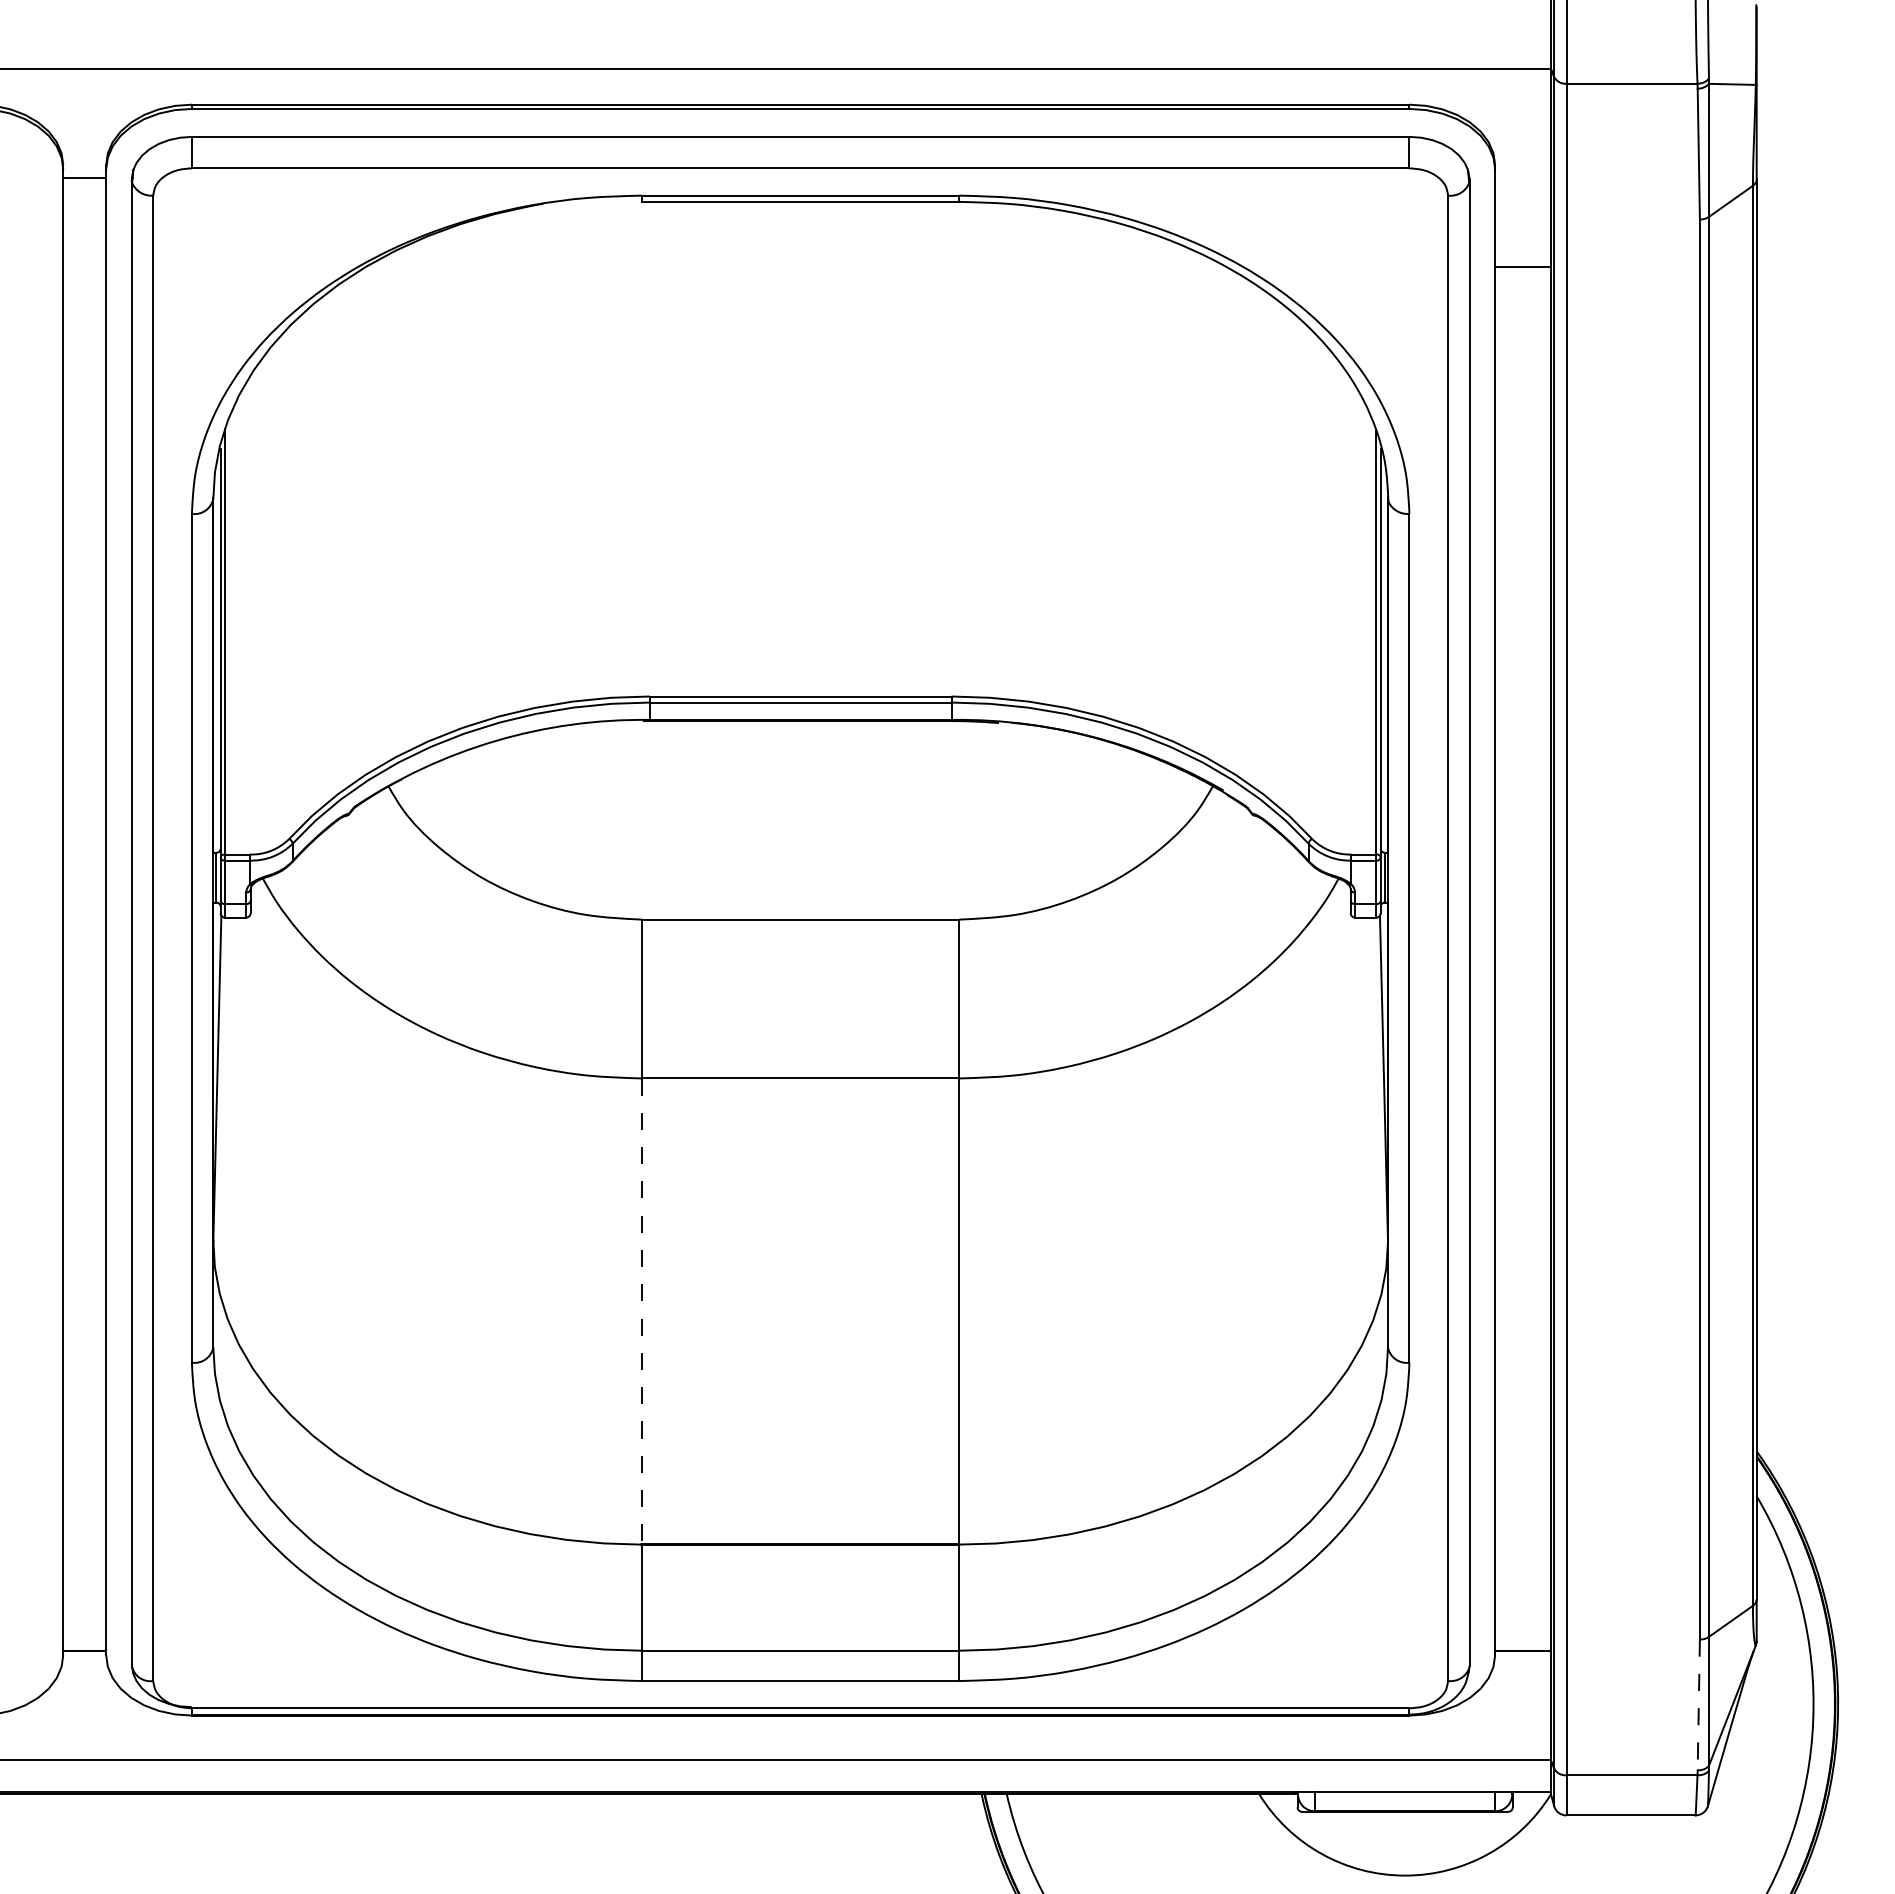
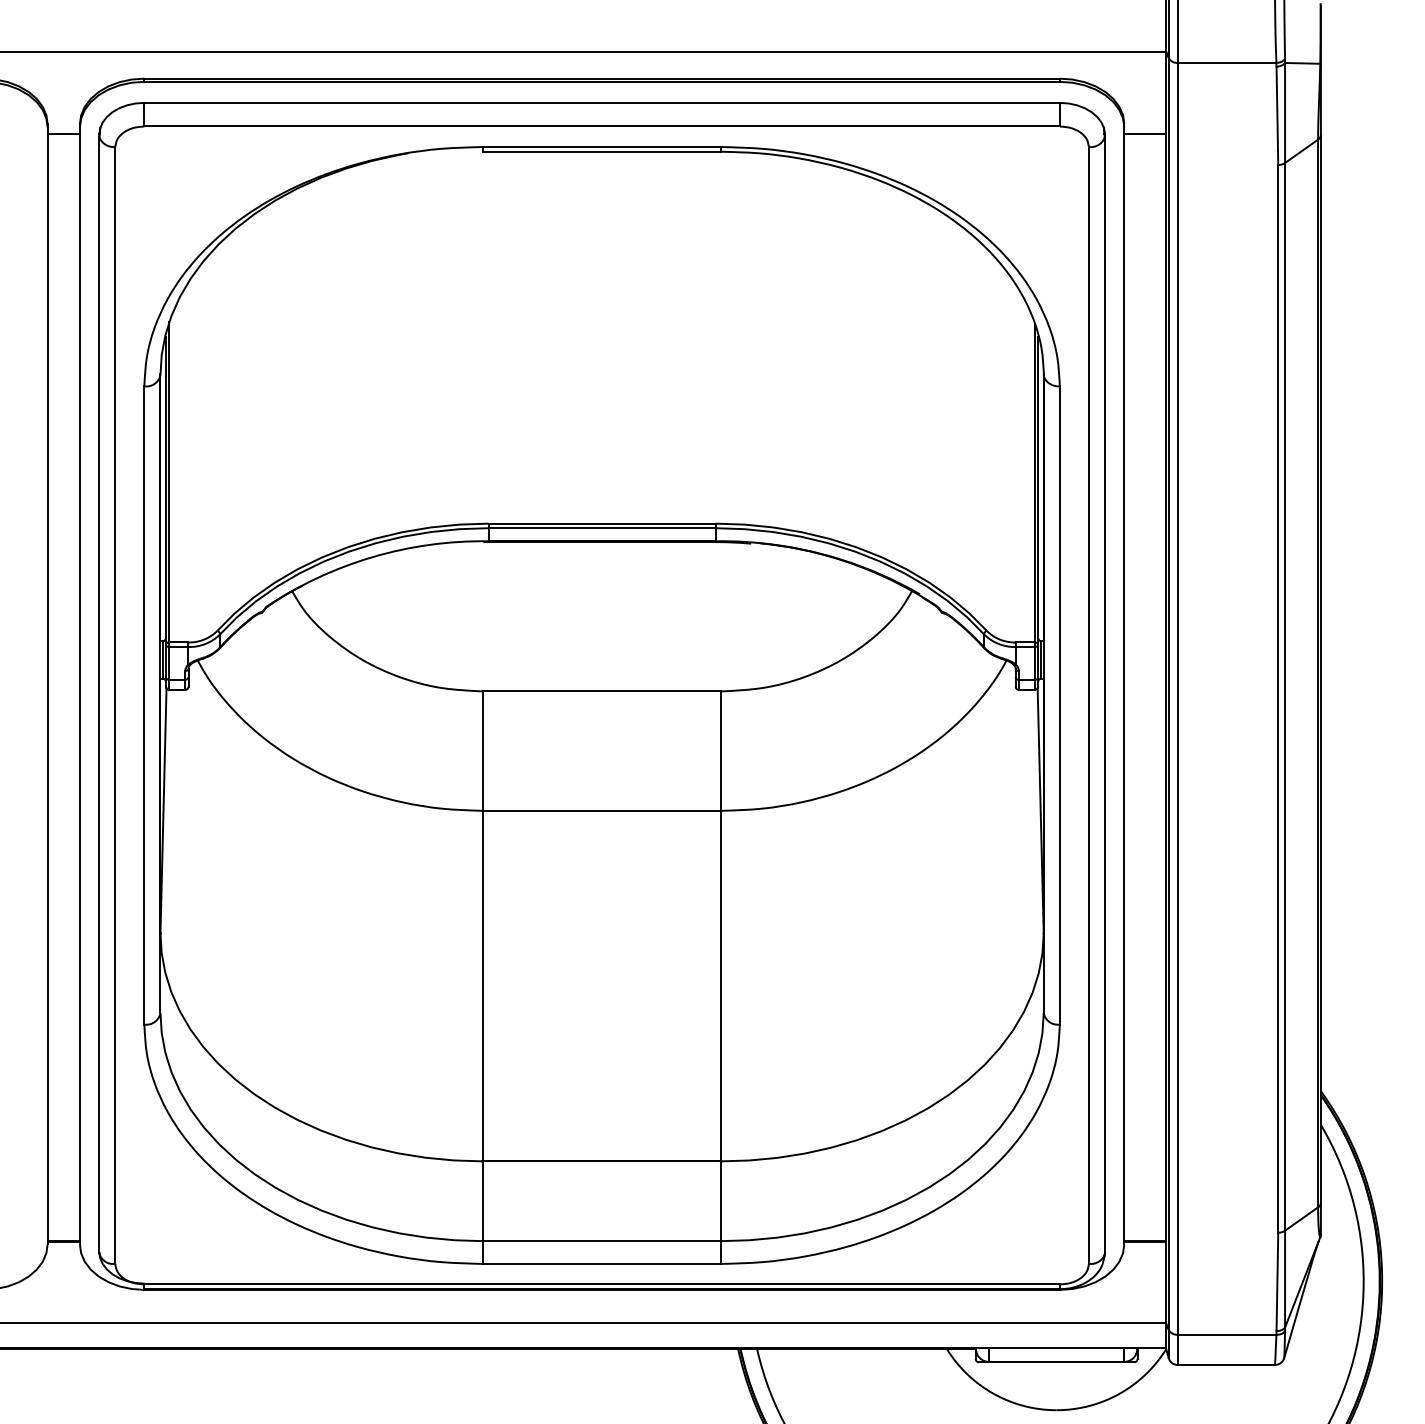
line: (1522, 267) -> (1144, 134), moved
line: (642, 1311) -> (483, 986), dashed -> solid
line: (1698, 1705) -> (1277, 1282), dashed -> solid

